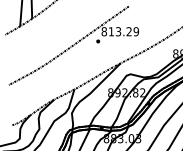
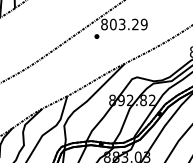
text: (111, 31) -> (113, 24), 813.29 -> 803.29

